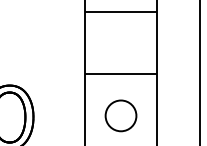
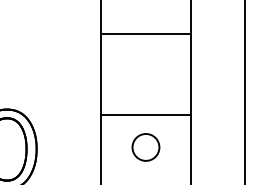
line: (120, 12) -> (145, 34), moved
line: (120, 74) -> (145, 115), moved
circle: (120, 115) -> (145, 147), size x0.7

